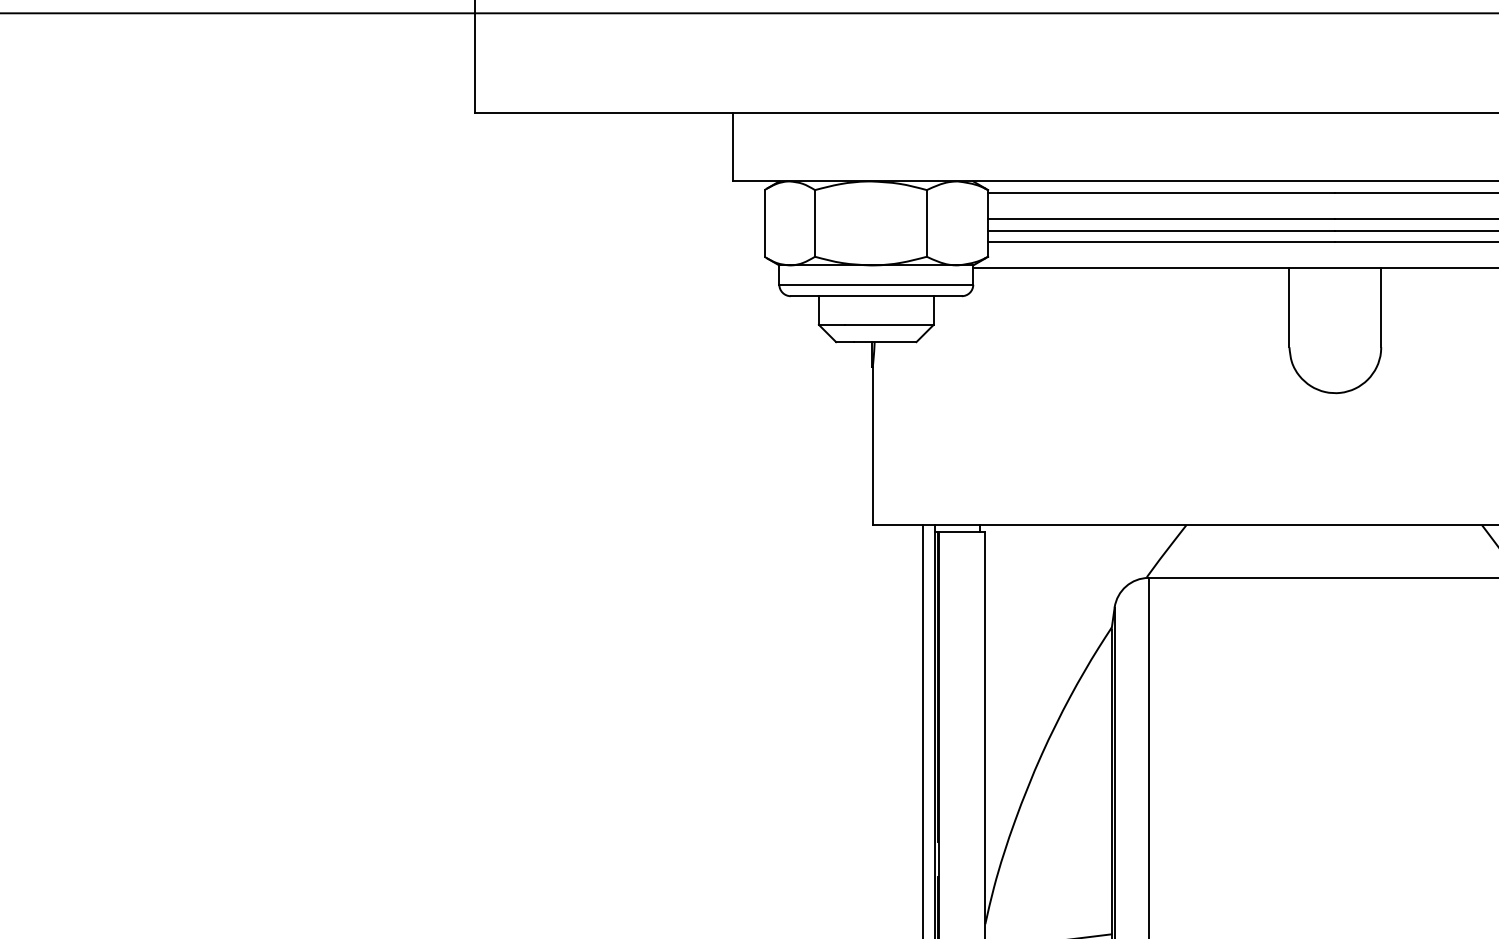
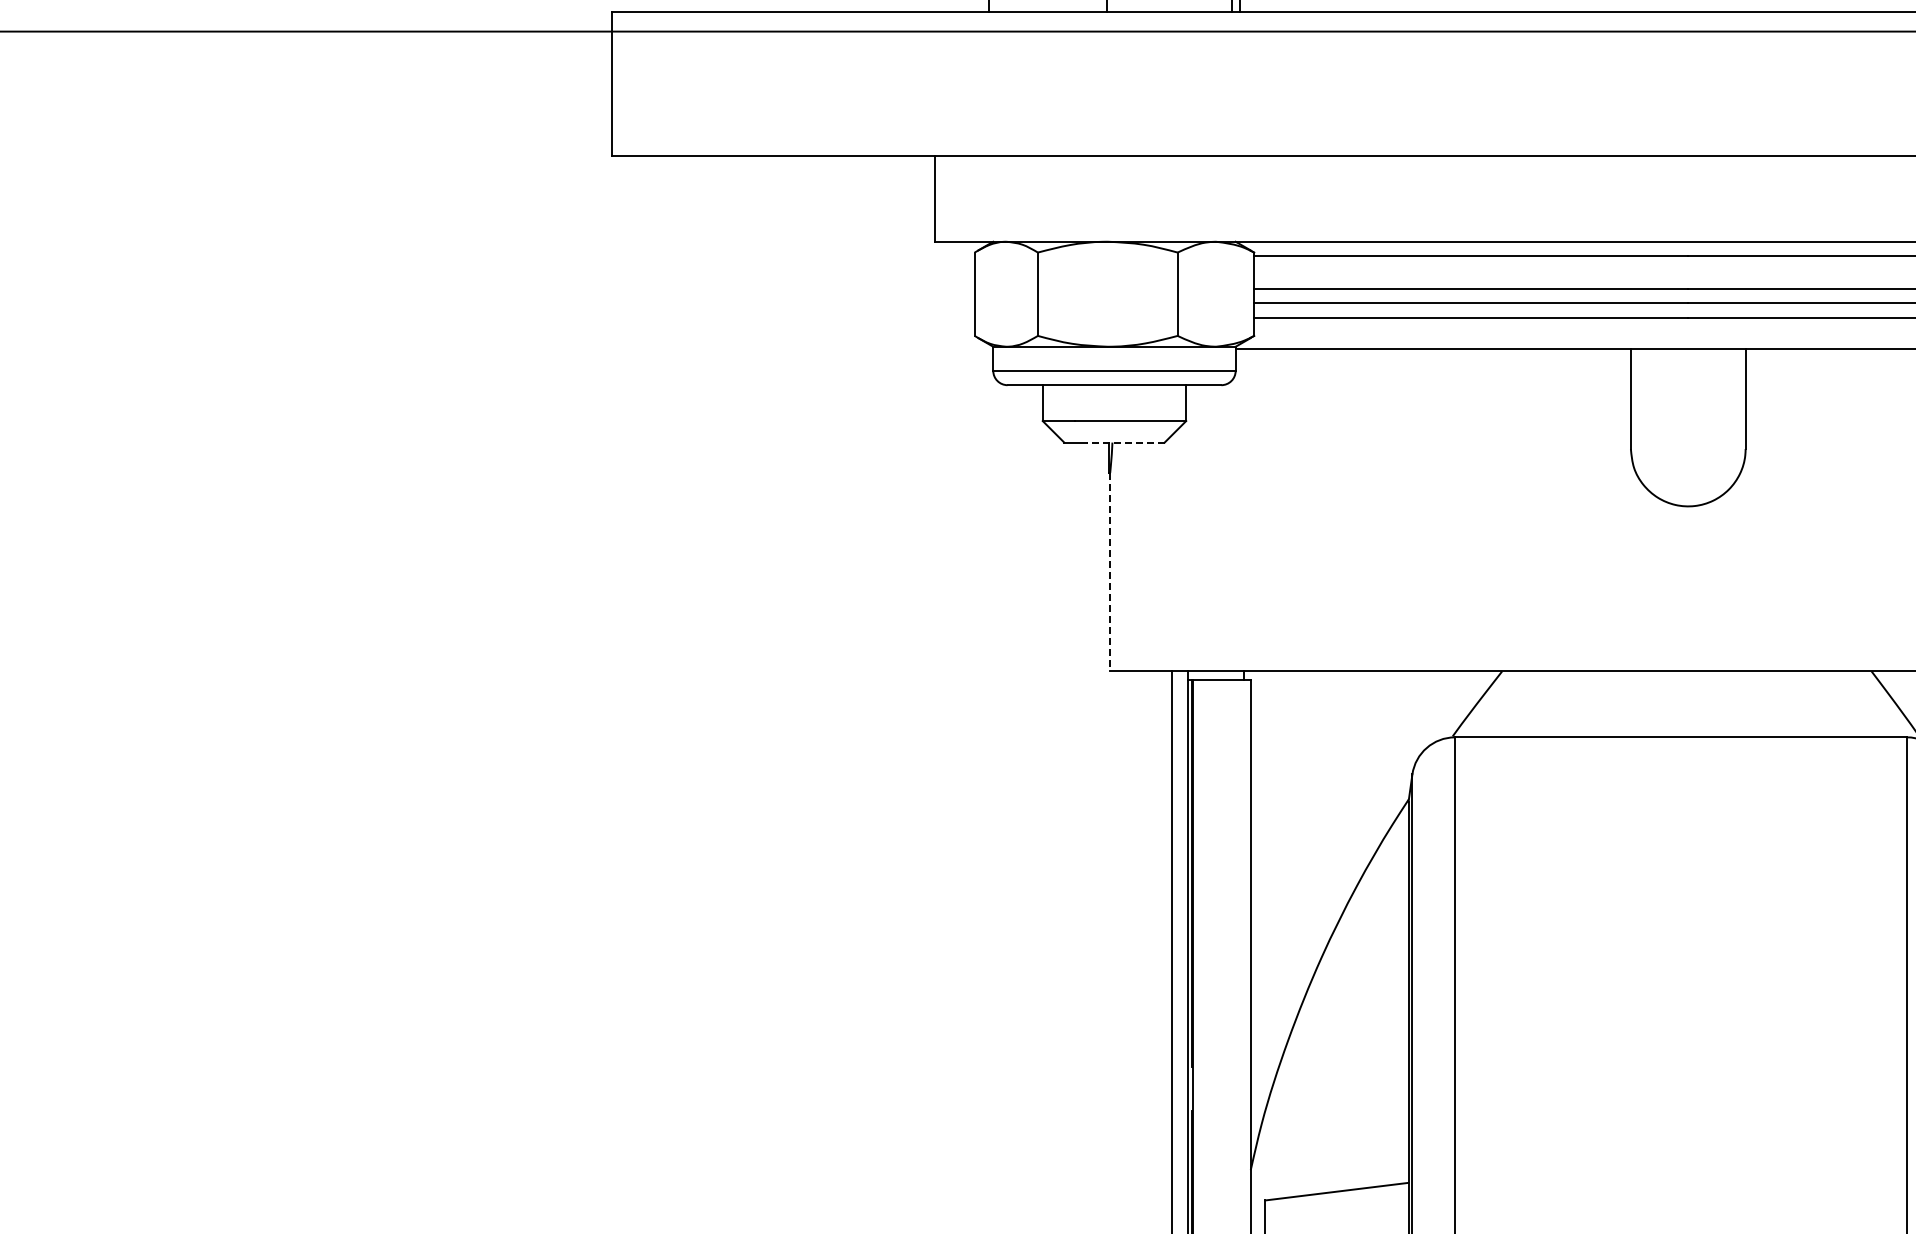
line: (885, 342) -> (1125, 442), solid -> dashed
line: (873, 446) -> (1110, 572), solid -> dashed

